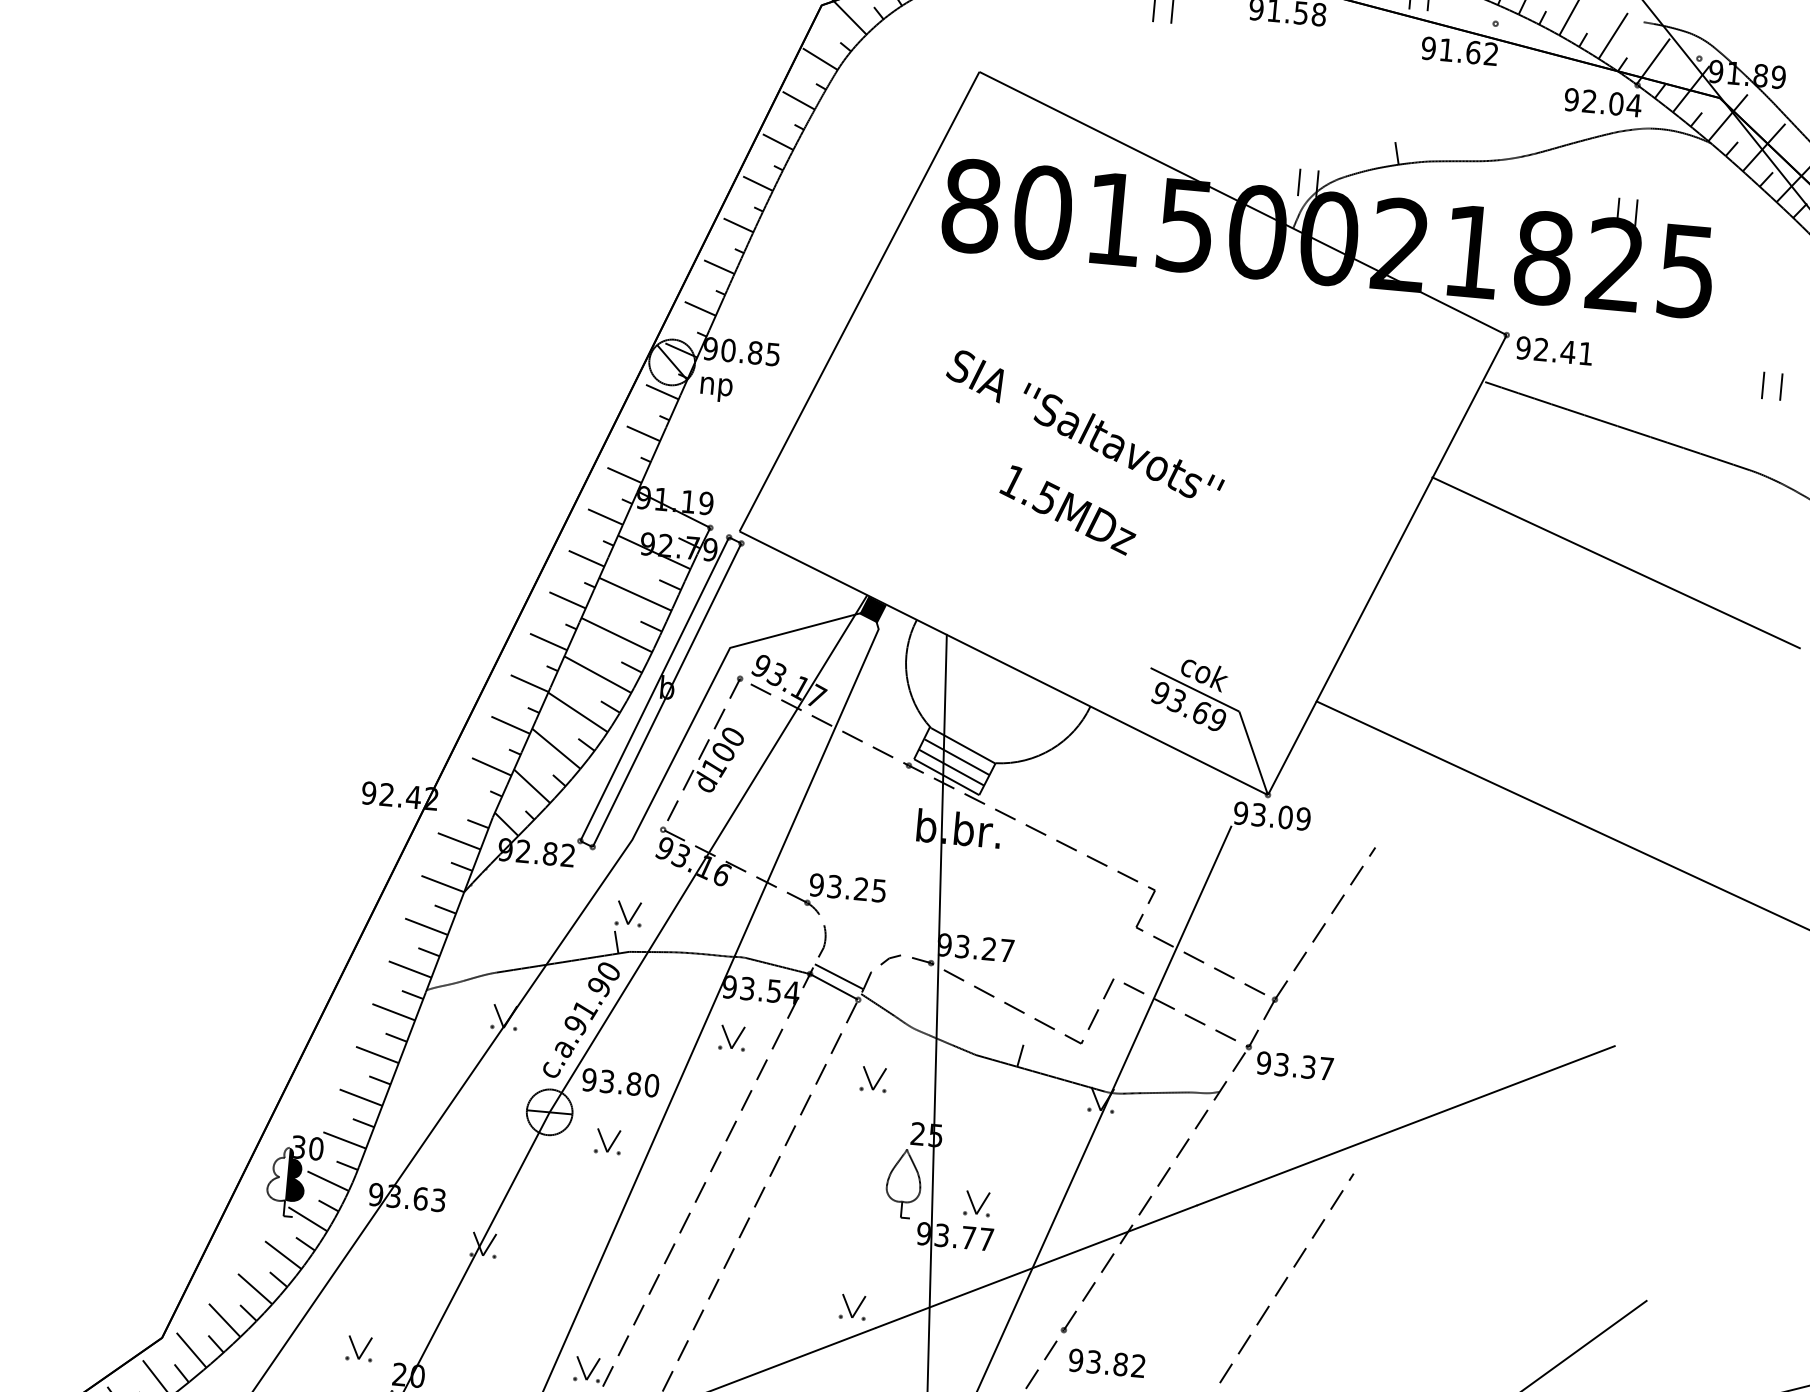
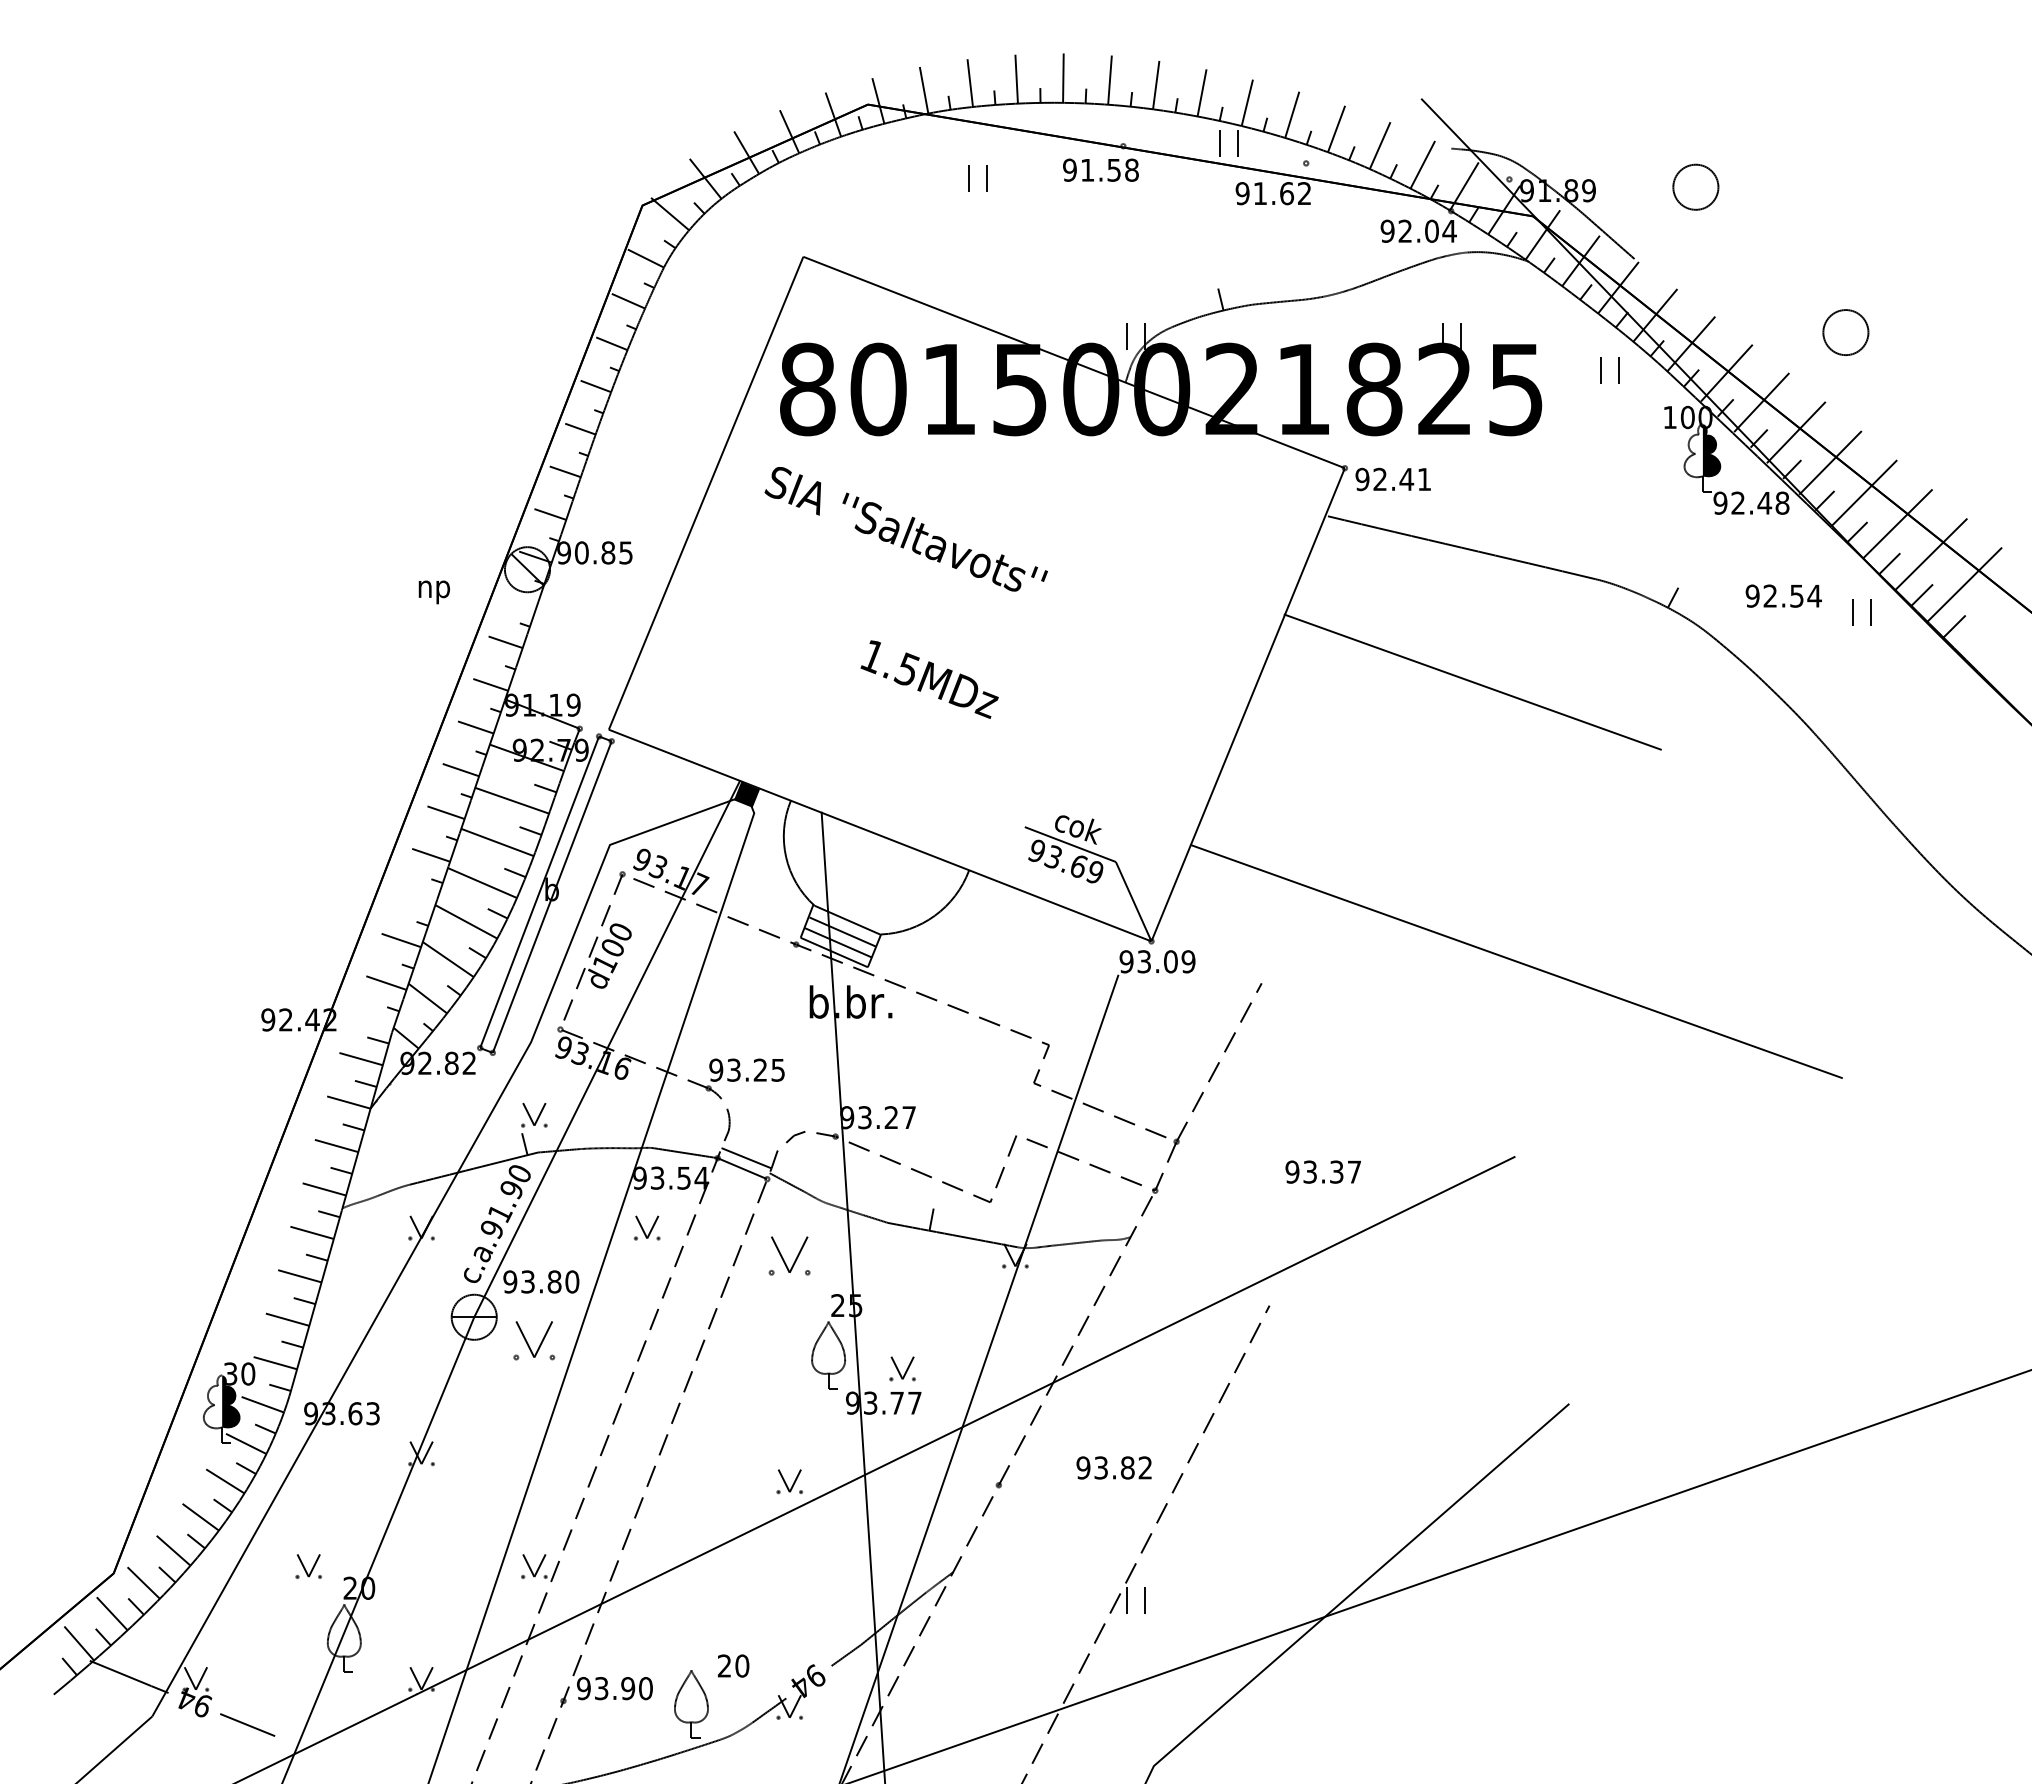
part: (1763, 385) -> (1601, 370), moved
text: (715, 389) -> (433, 592), moved
line: (662, 391) -> (520, 599), removed
text: (1084, 425) -> (905, 529), moved
line: (528, 683) -> (415, 897), removed
text: (1294, 1065) -> (1322, 1171), moved
part: (873, 1078) -> (789, 1255), size x1.6
part: (608, 1141) -> (534, 1340), size x1.6
text: (1106, 1362) -> (1113, 1467), moved

